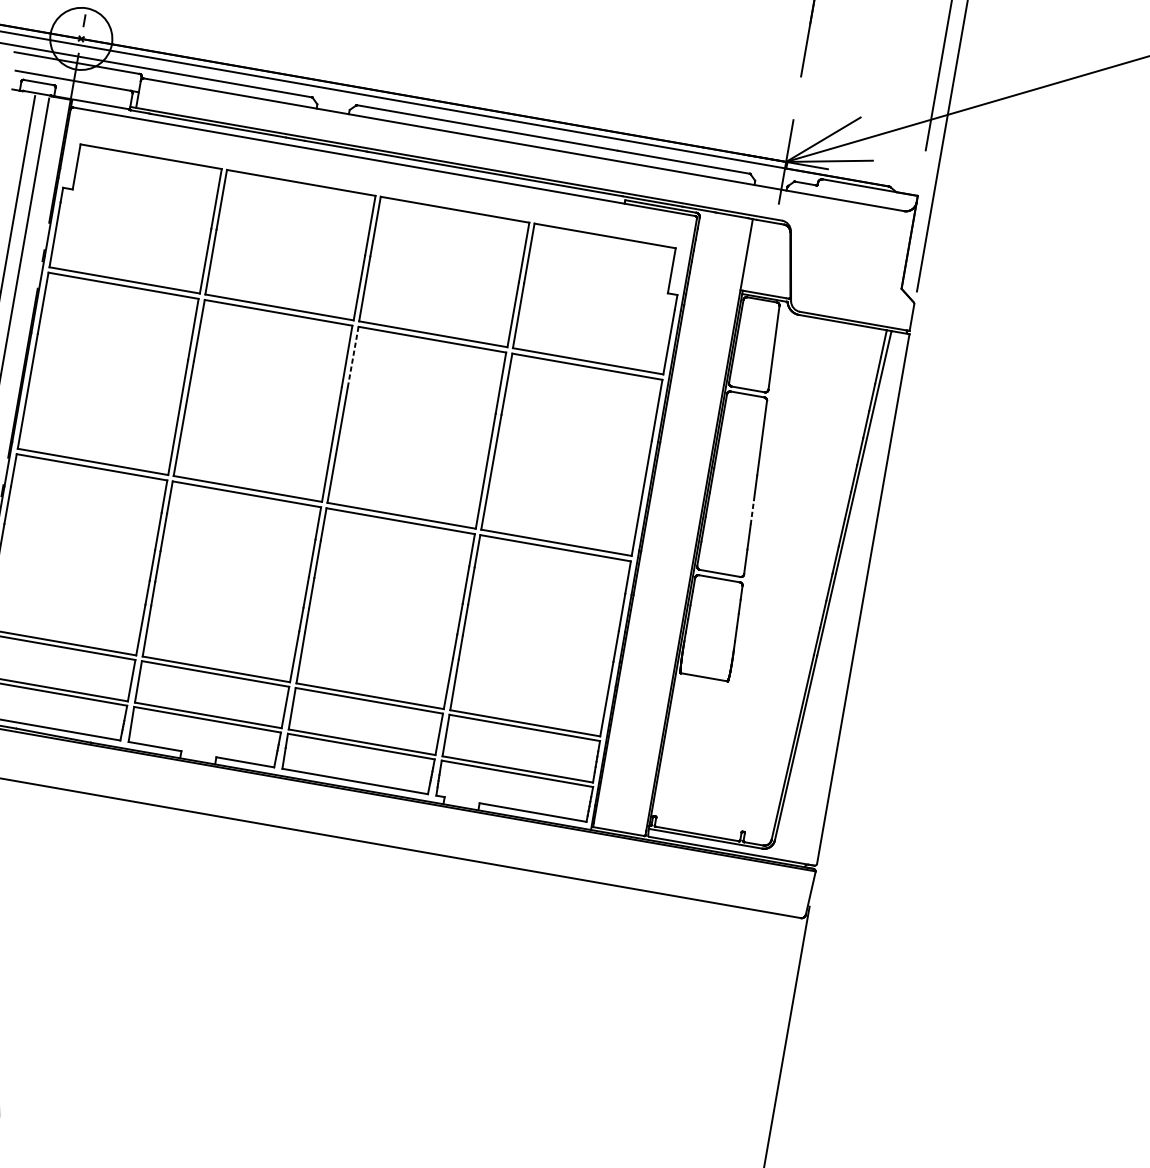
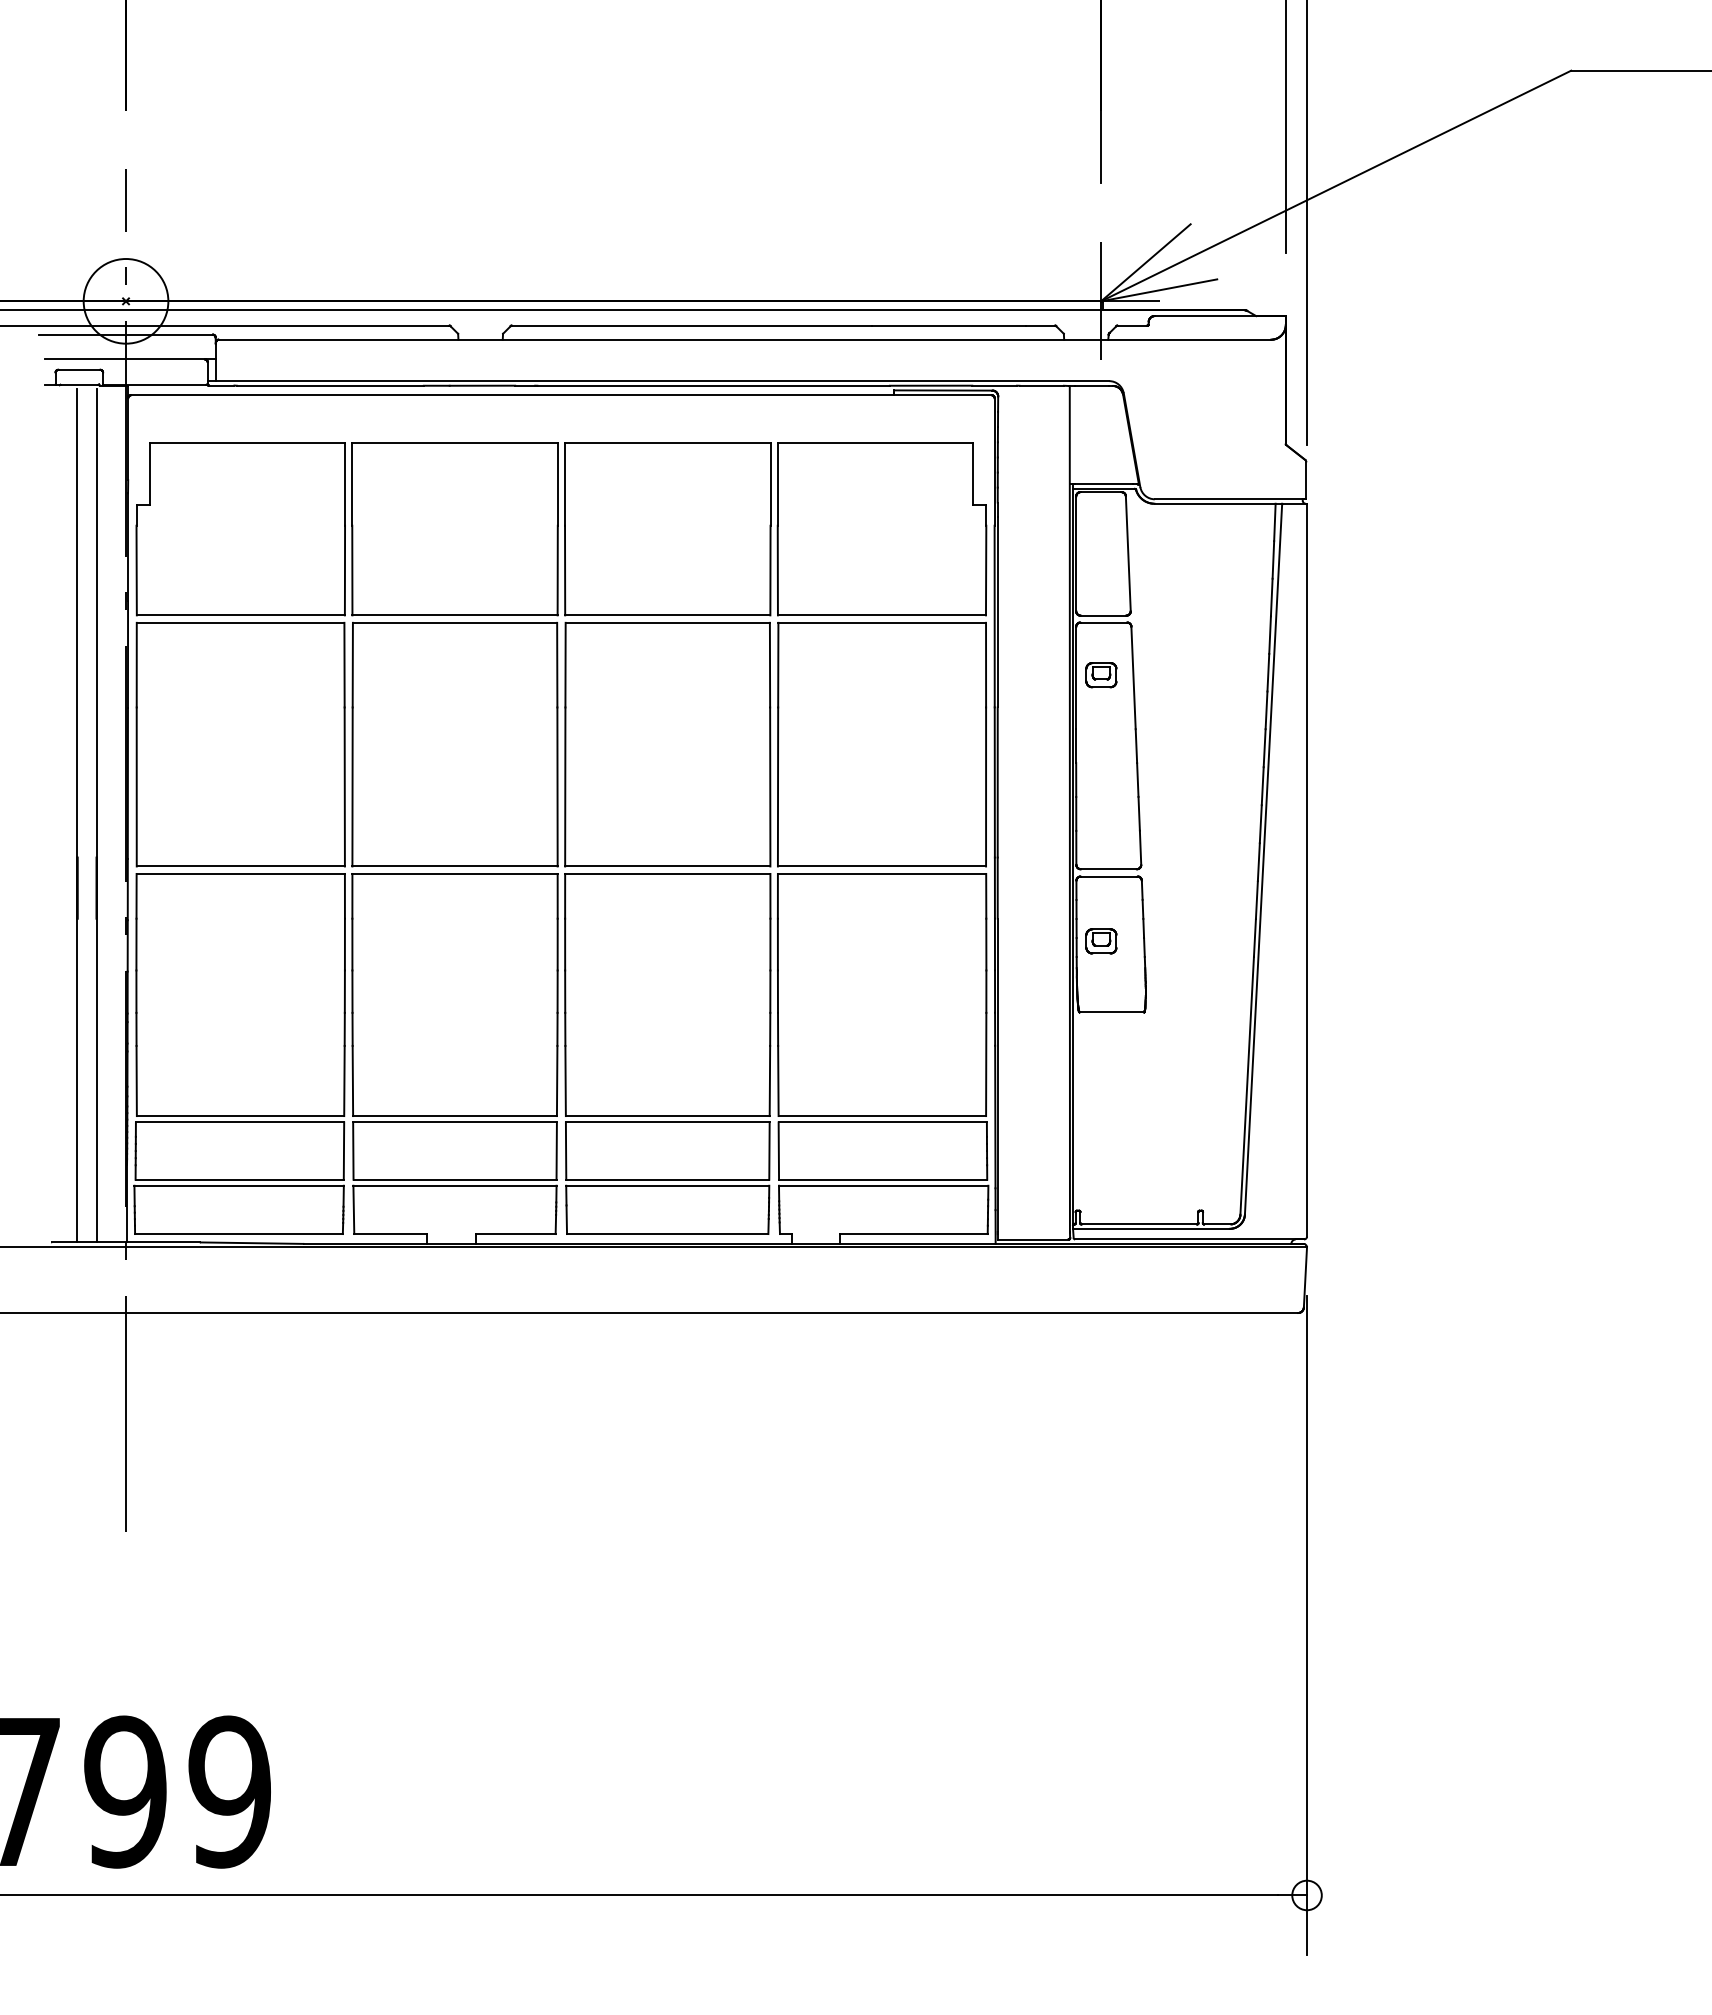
line: (353, 357) -> (565, 665), dashed -> solid
part: (739, 432) -> (1101, 675), added
line: (752, 512) -> (1137, 779), dashed -> solid
part: (705, 624) -> (1101, 941), added

